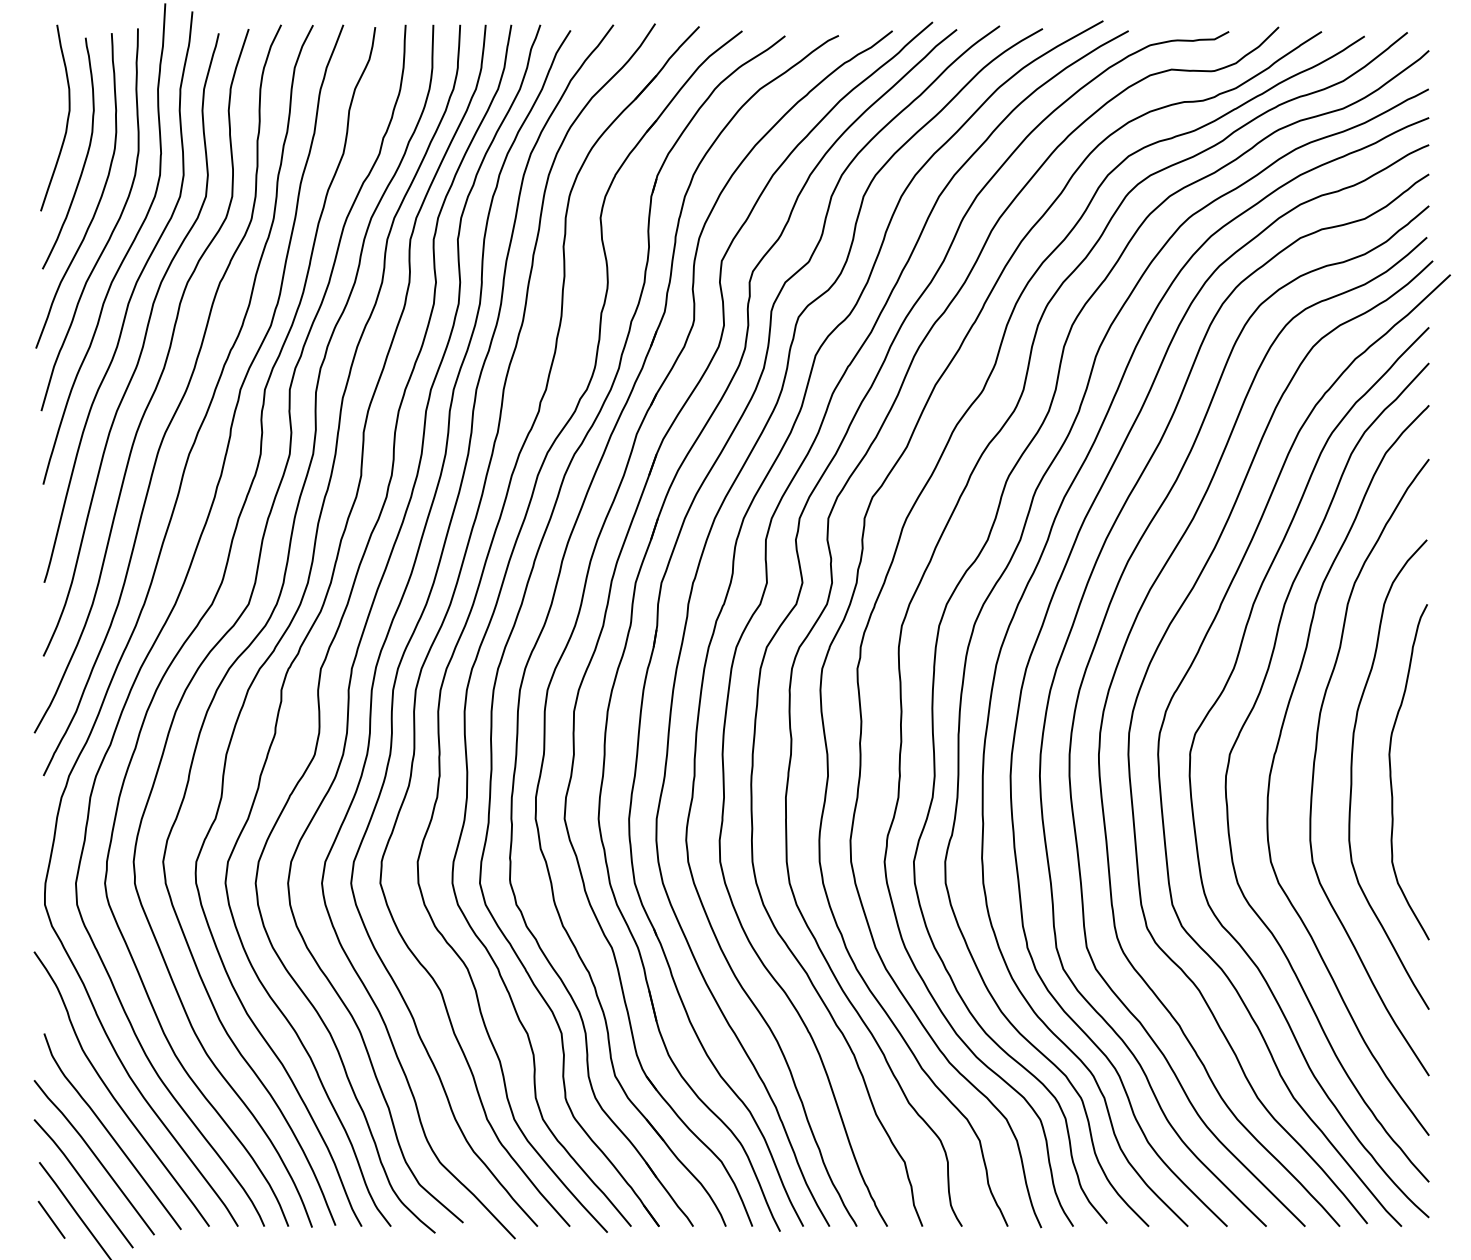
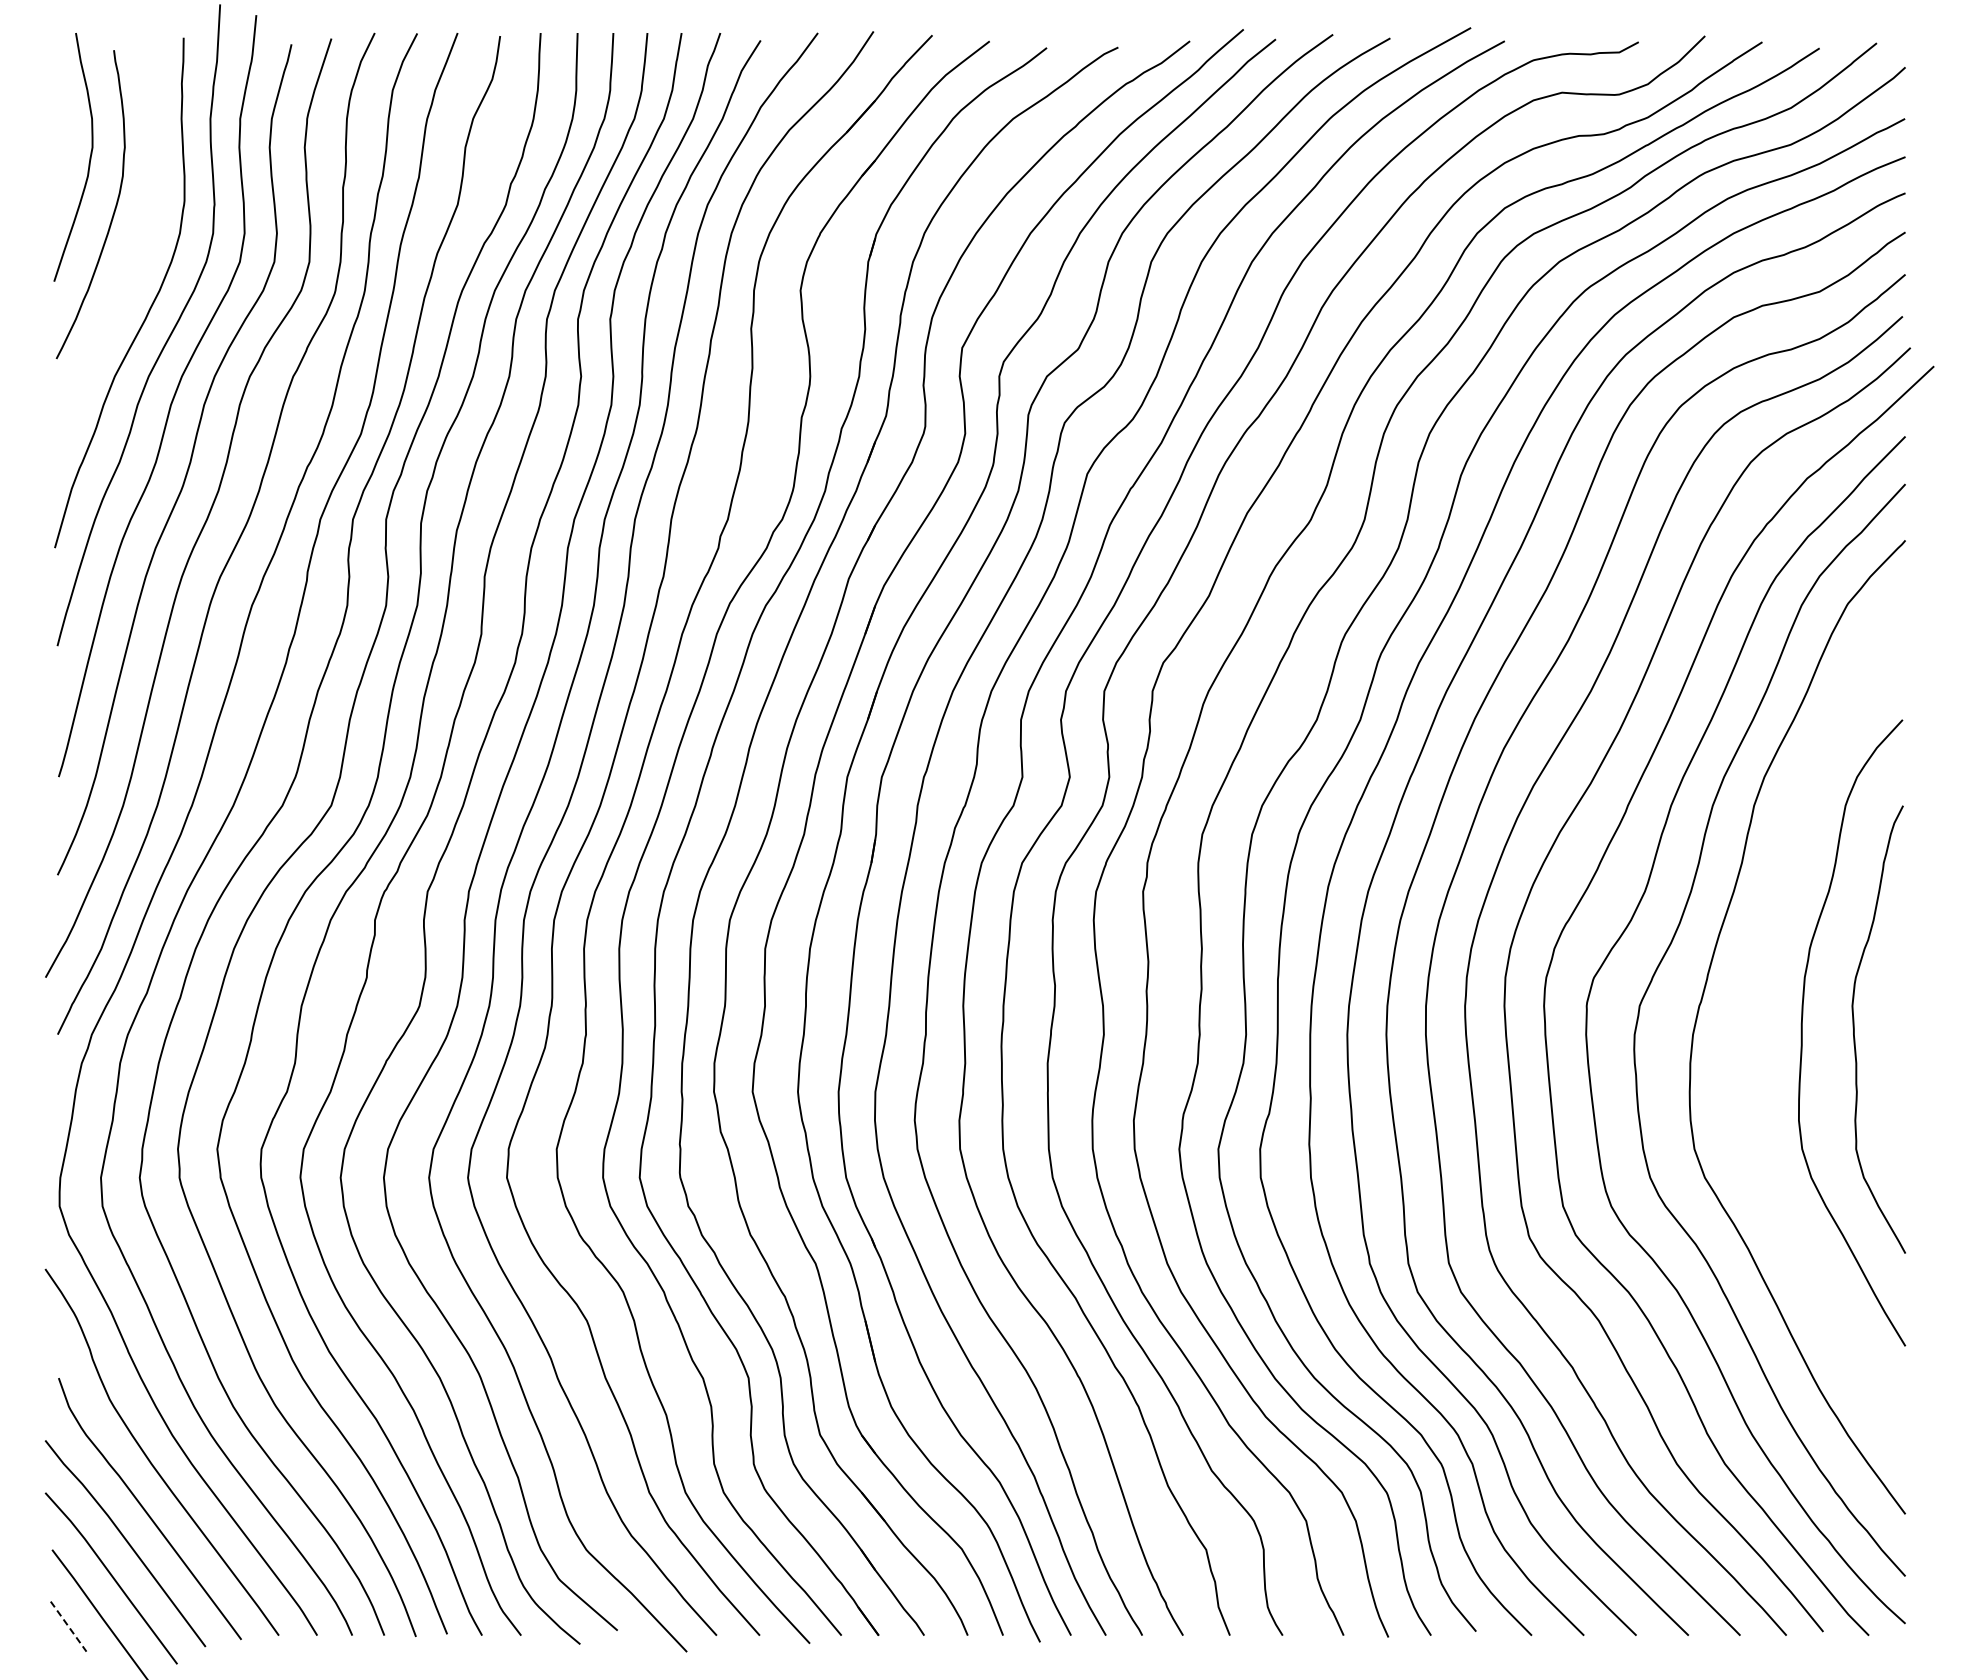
curve: (99, 199) -> (132, 265), removed
curve: (1315, 761) -> (1753, 1015), removed
line: (51, 1219) -> (68, 1626), solid -> dashed

